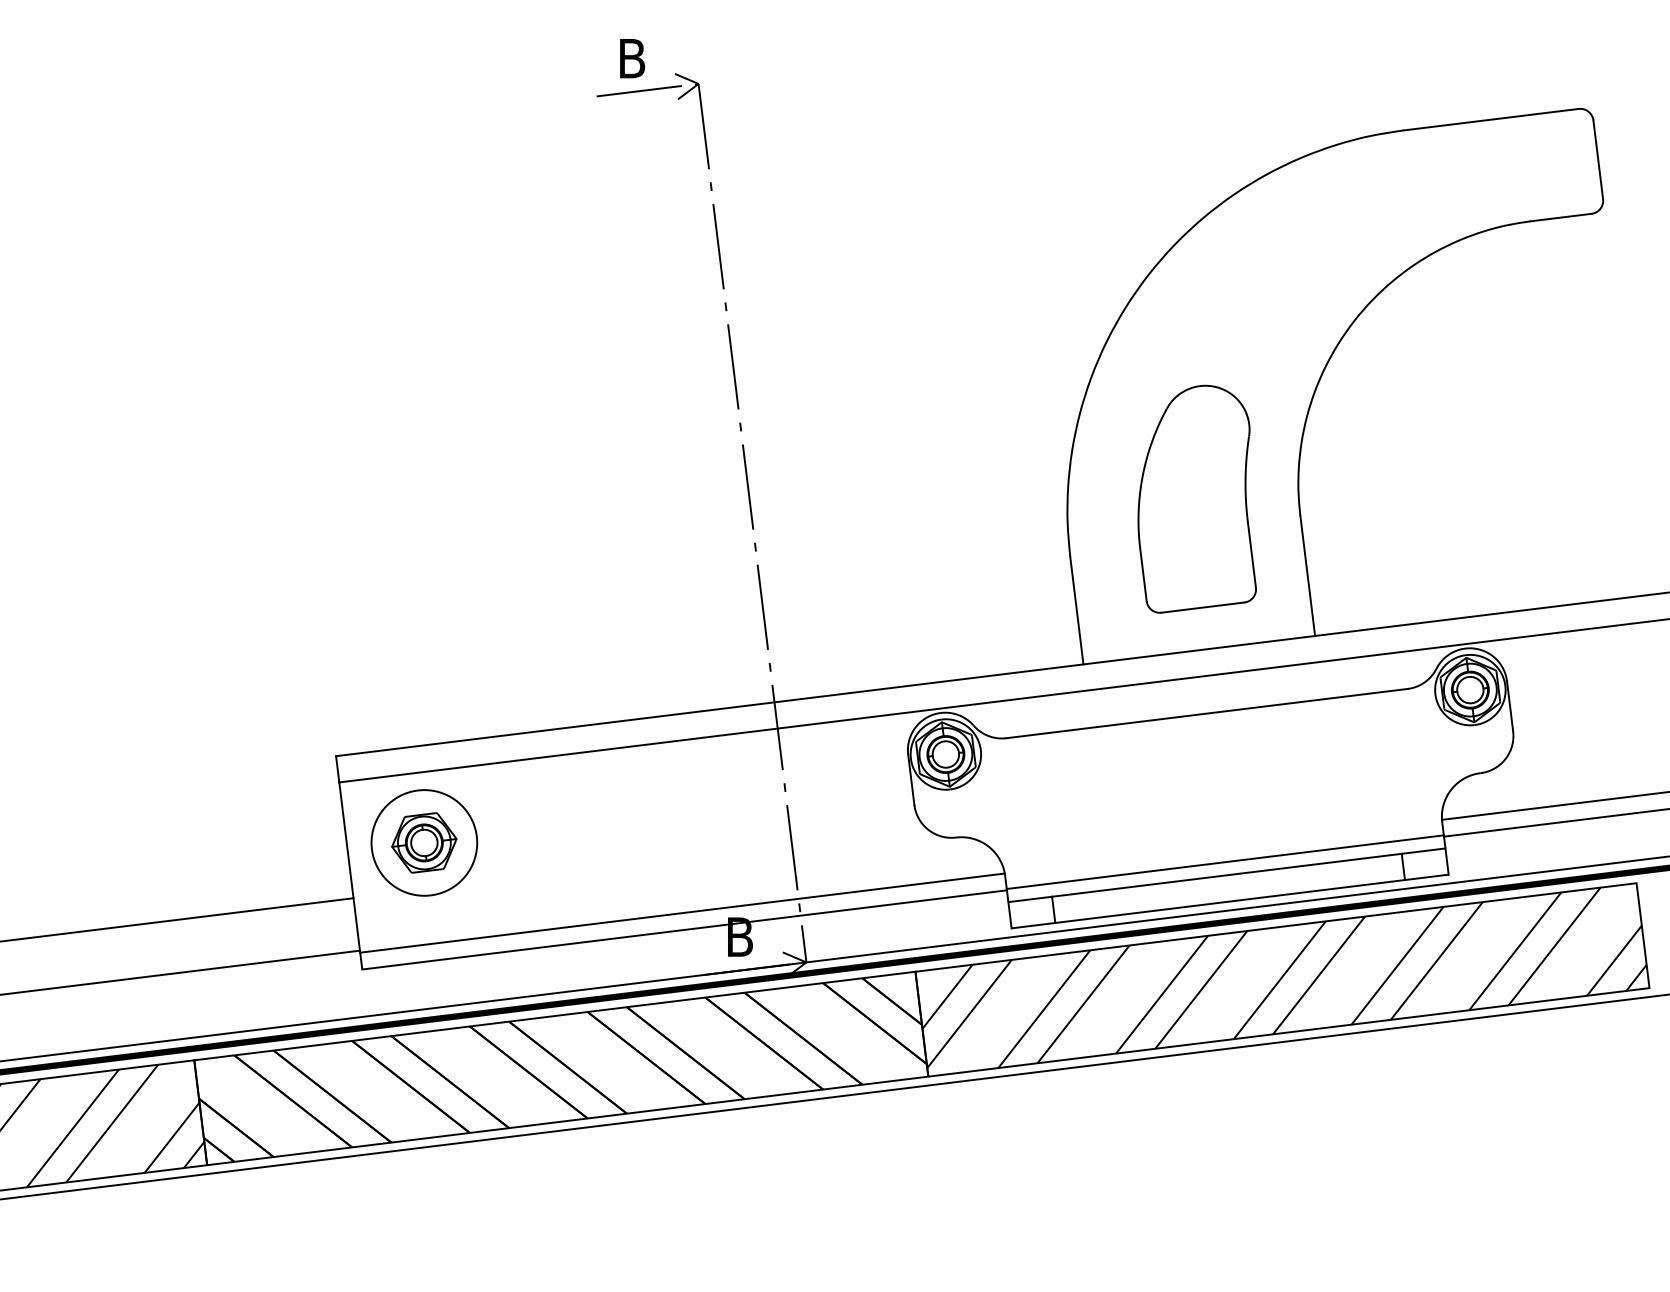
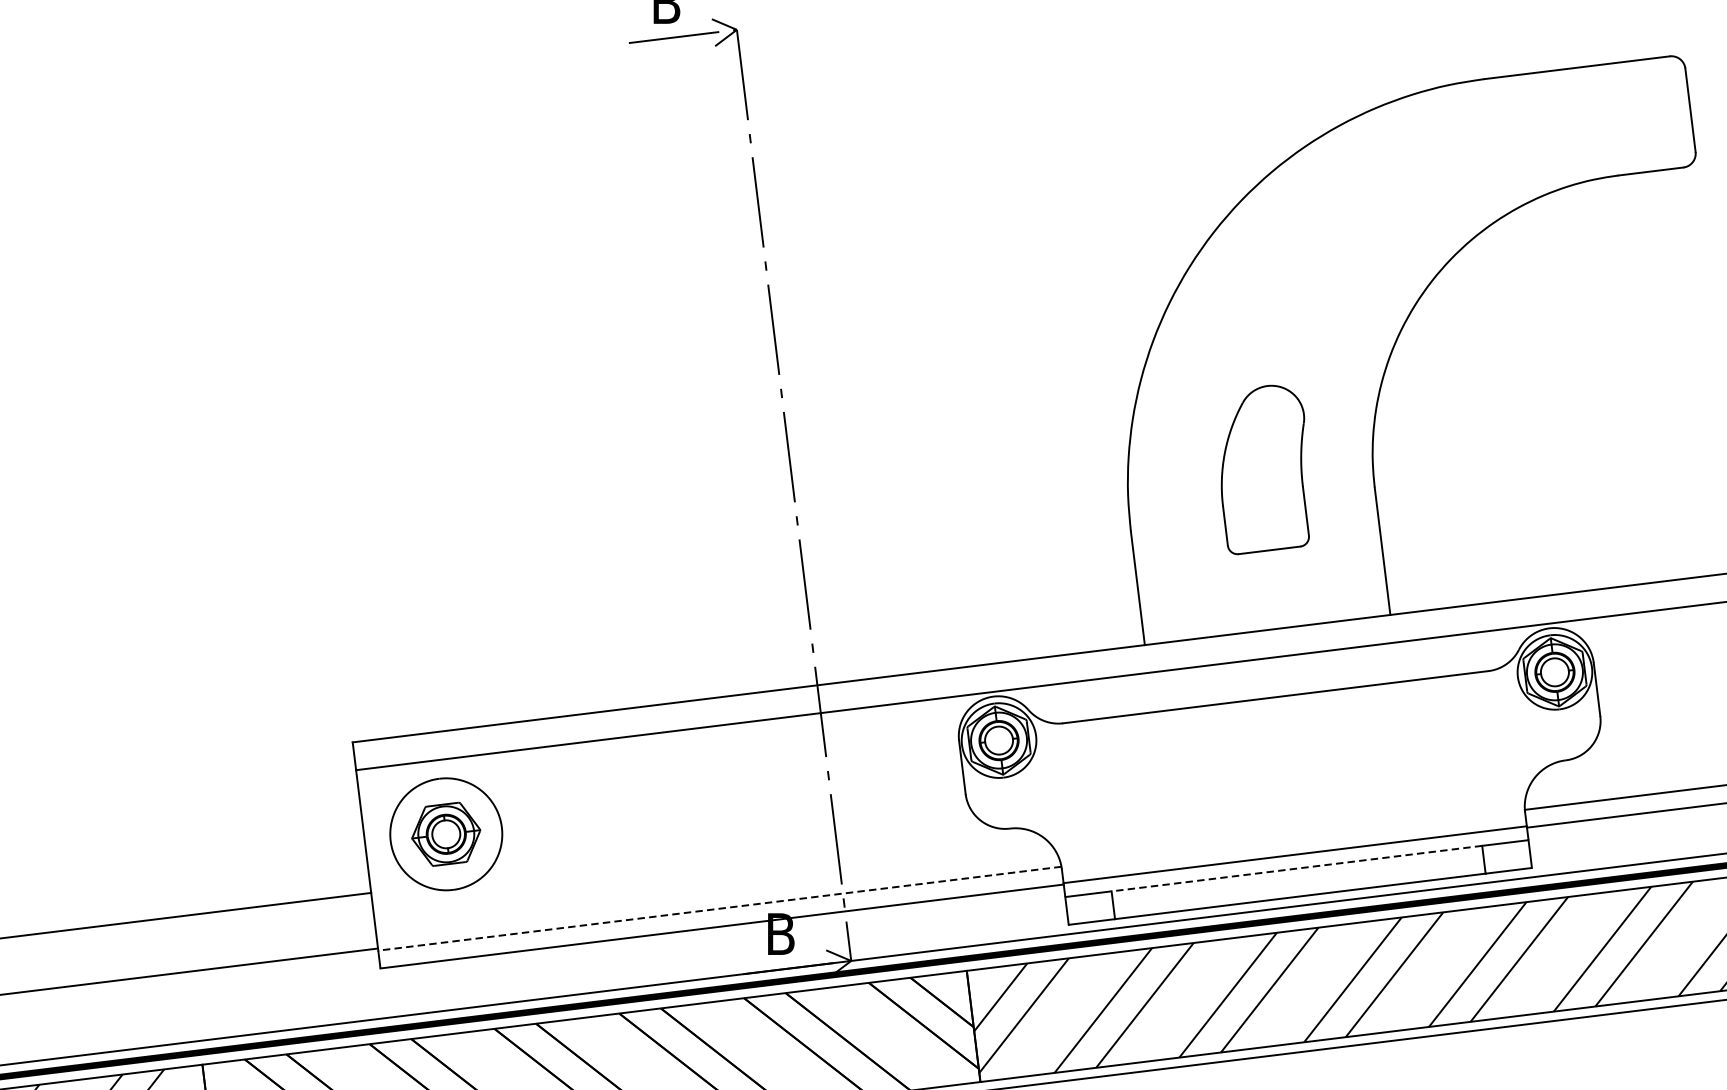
part: (1196, 498) -> (1264, 469), size x0.7
line: (1226, 875) -> (1296, 868), solid -> dashed
line: (682, 913) -> (719, 909), solid -> dashed

